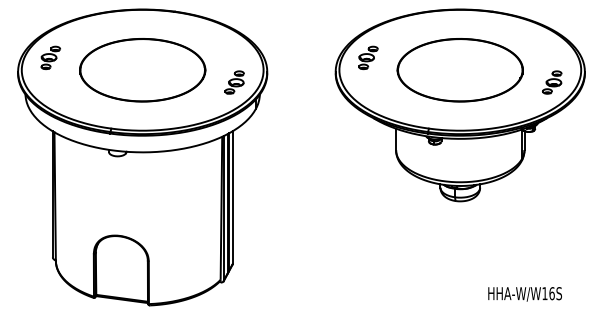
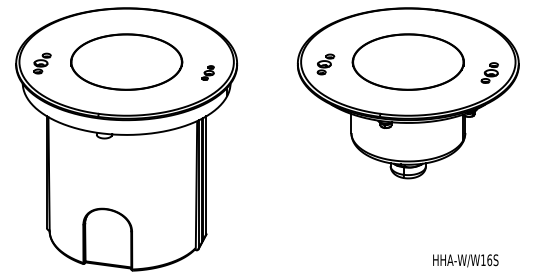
part: (50, 57) -> (42, 63), moved
part: (368, 57) -> (326, 64), moved
part: (234, 82) -> (208, 72), size x0.7

